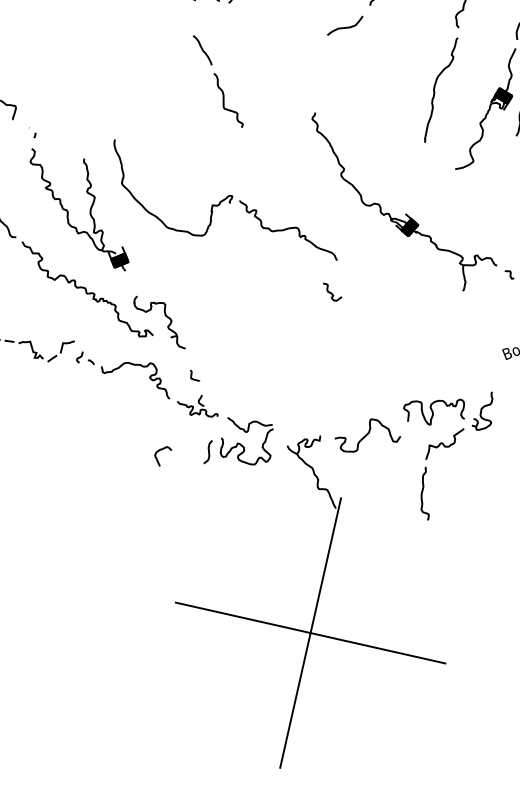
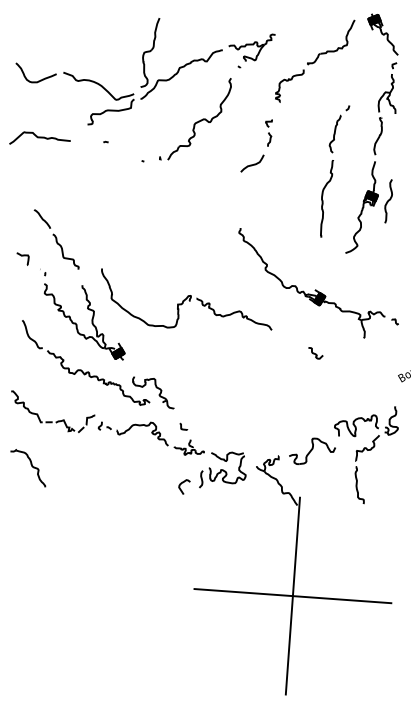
part: (217, 81) -> (56, 239), moved
curve: (331, 292) -> (315, 353), moved
curve: (161, 451) -> (183, 483), moved

